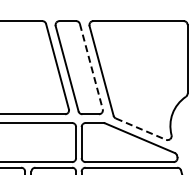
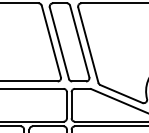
line: (91, 67) -> (79, 42), dashed -> solid
line: (141, 129) -> (121, 94), dashed -> solid

